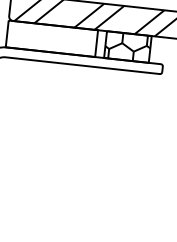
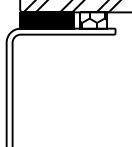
fill: (52, 38) -> (47, 20), added

